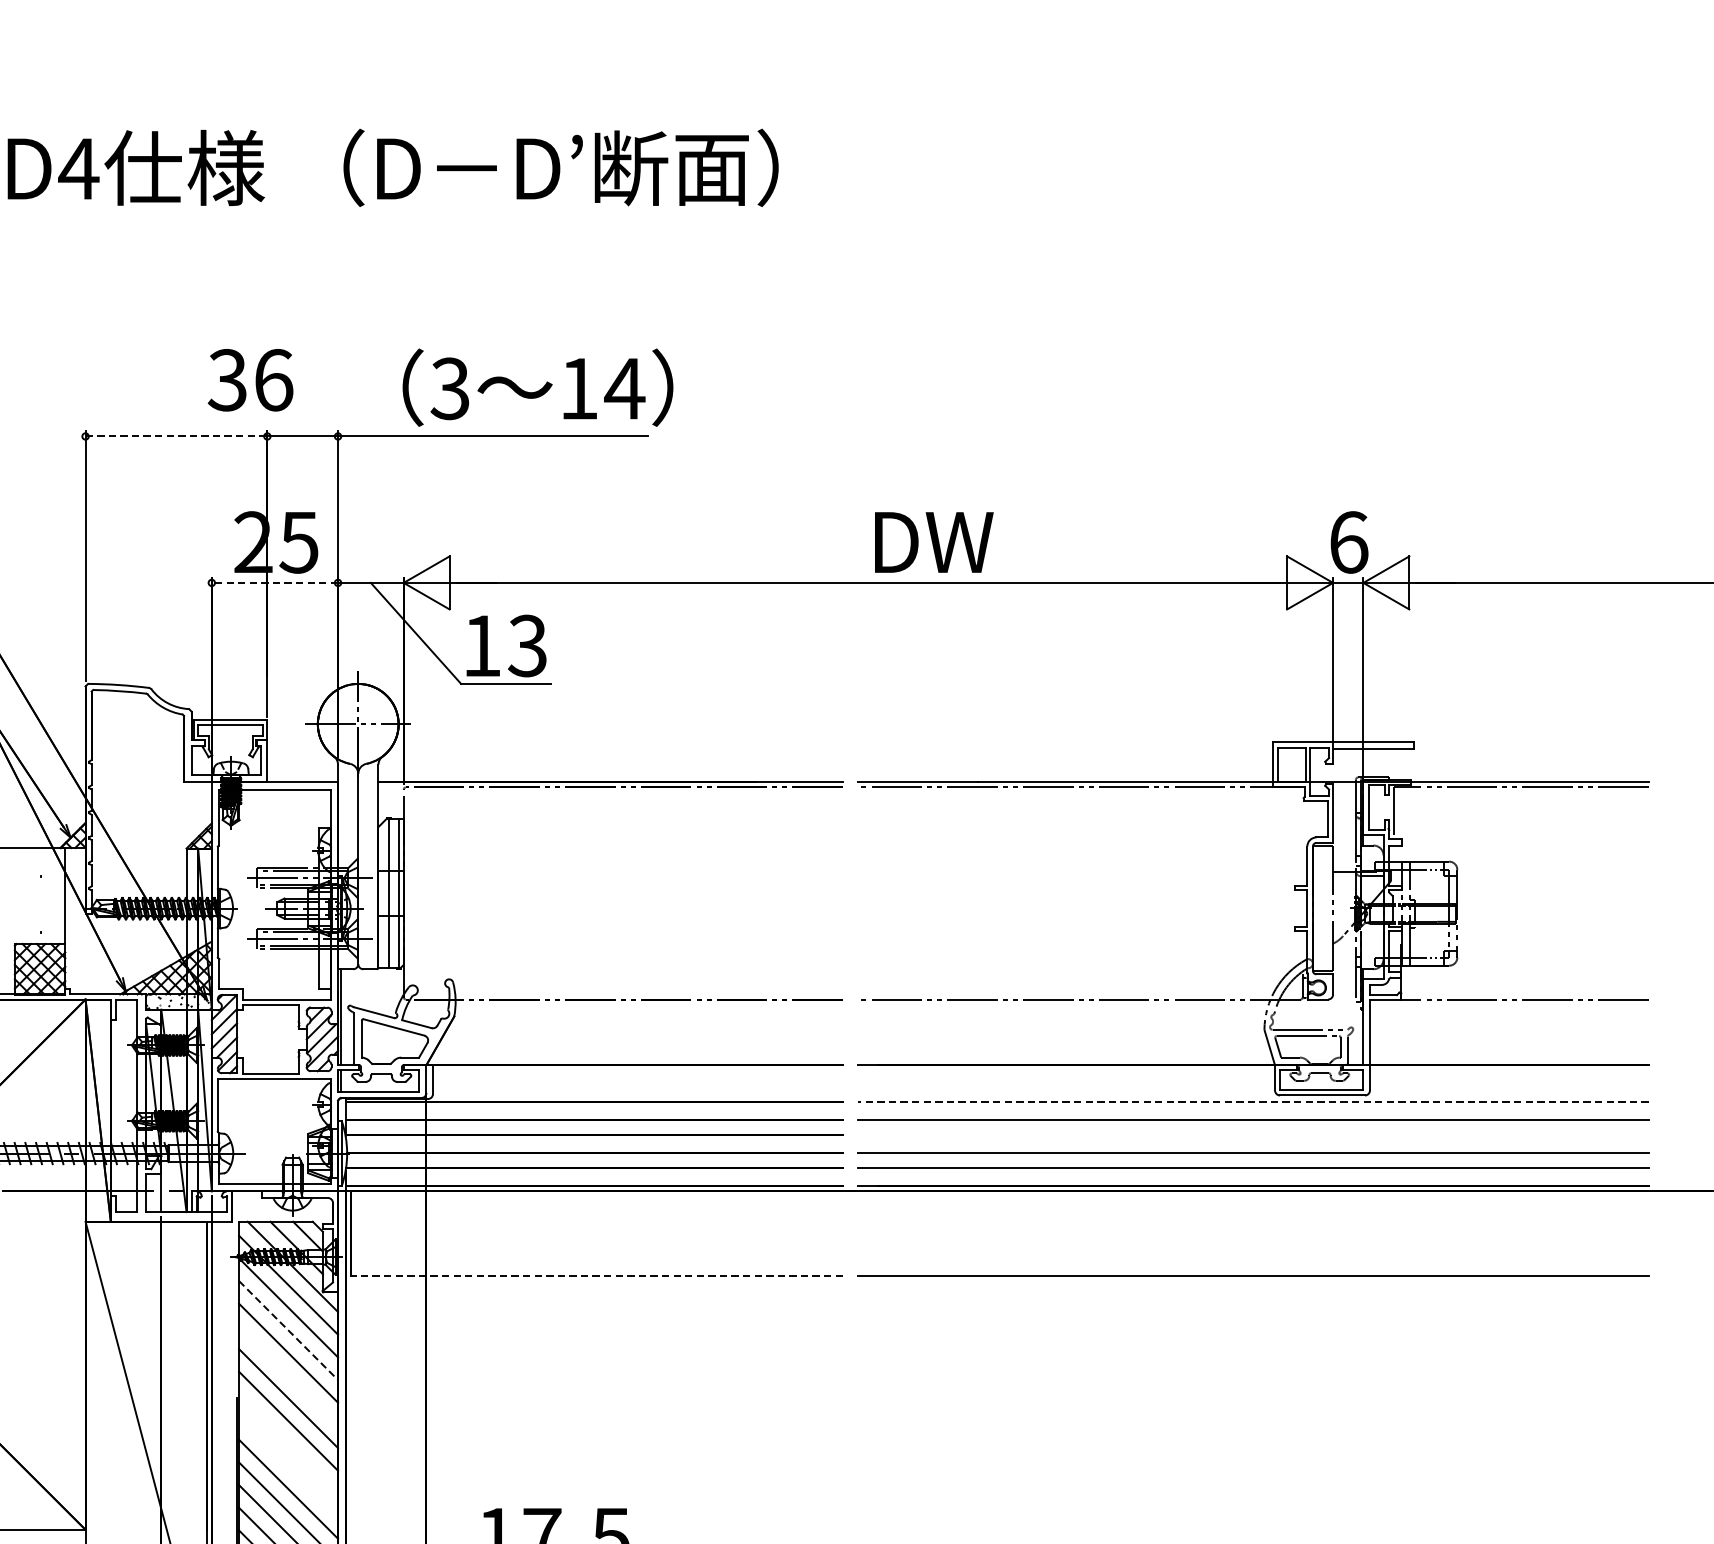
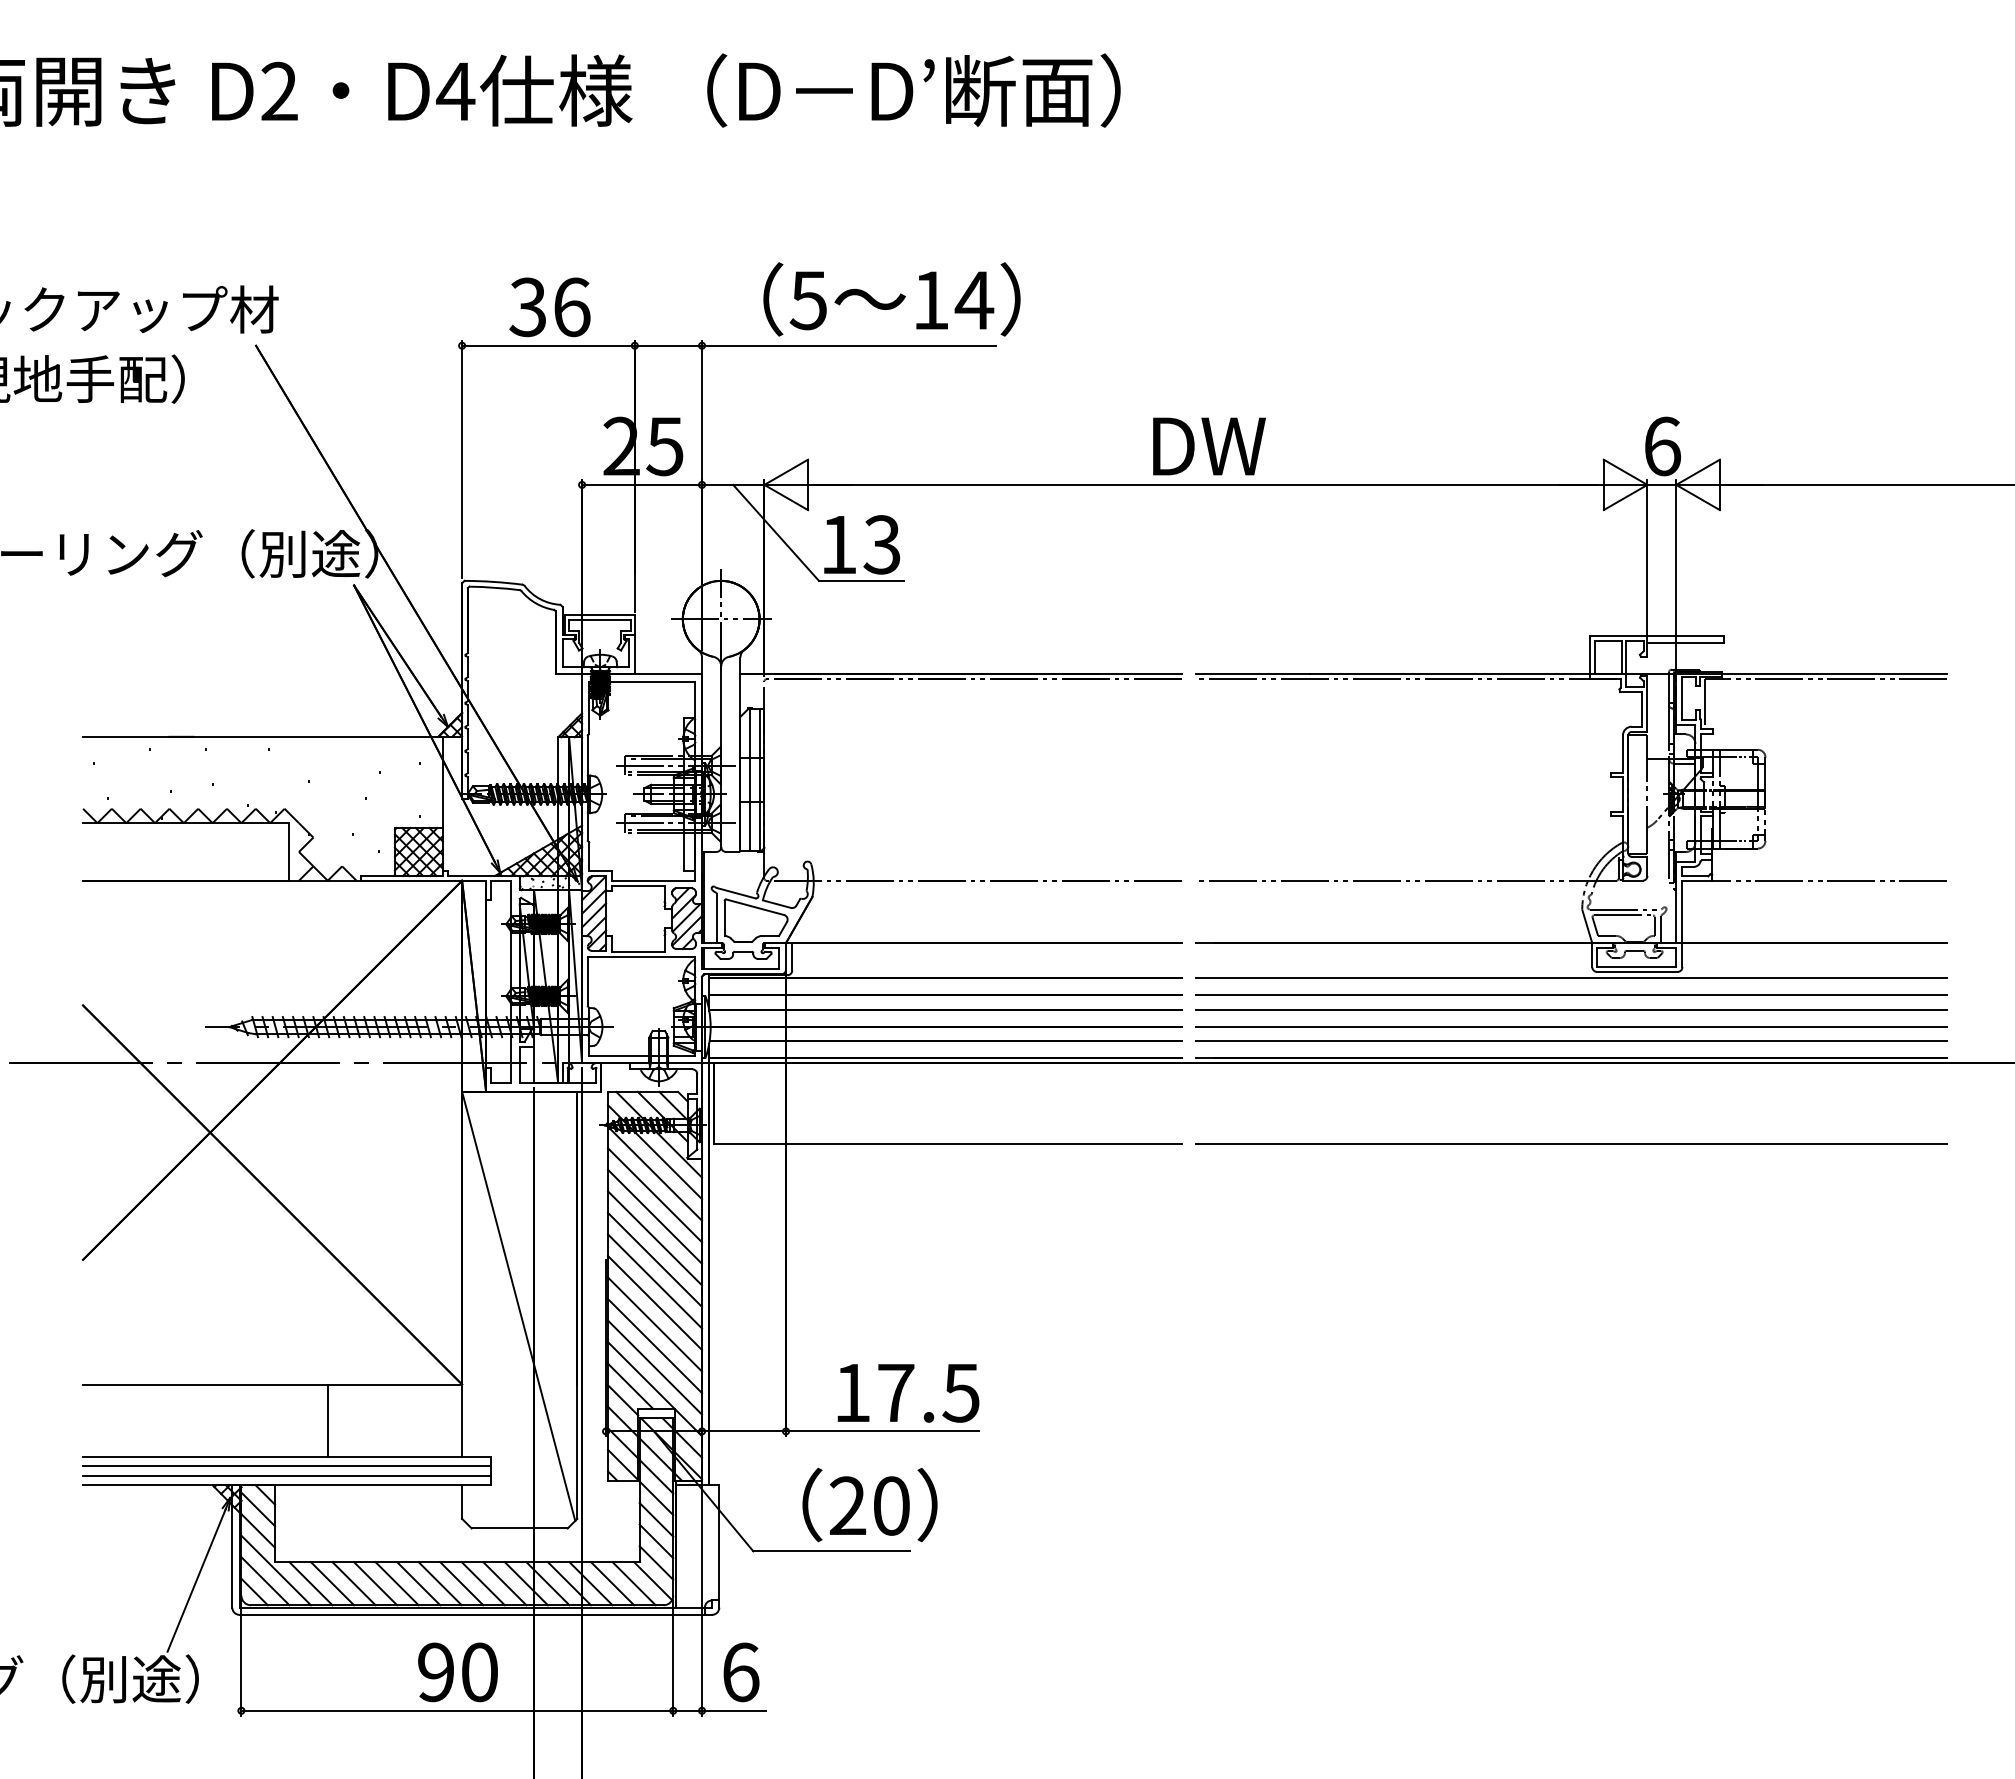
text: (250, 380) -> (549, 307), moved
text: (449, 387) -> (807, 299), 3 -> 5
line: (177, 436) -> (549, 345), dashed -> solid
text: (934, 542) -> (1209, 446), moved
line: (275, 582) -> (642, 484), dashed -> solid
line: (1253, 1102) -> (1571, 978), dashed -> solid
line: (1253, 1135) -> (1571, 1009), added
line: (596, 1276) -> (947, 1143), dashed -> solid
line: (289, 1330) -> (655, 1195), dashed -> solid
line: (288, 1376) -> (654, 1238), added
line: (288, 1443) -> (654, 1302), added
line: (288, 1466) -> (654, 1324), added

